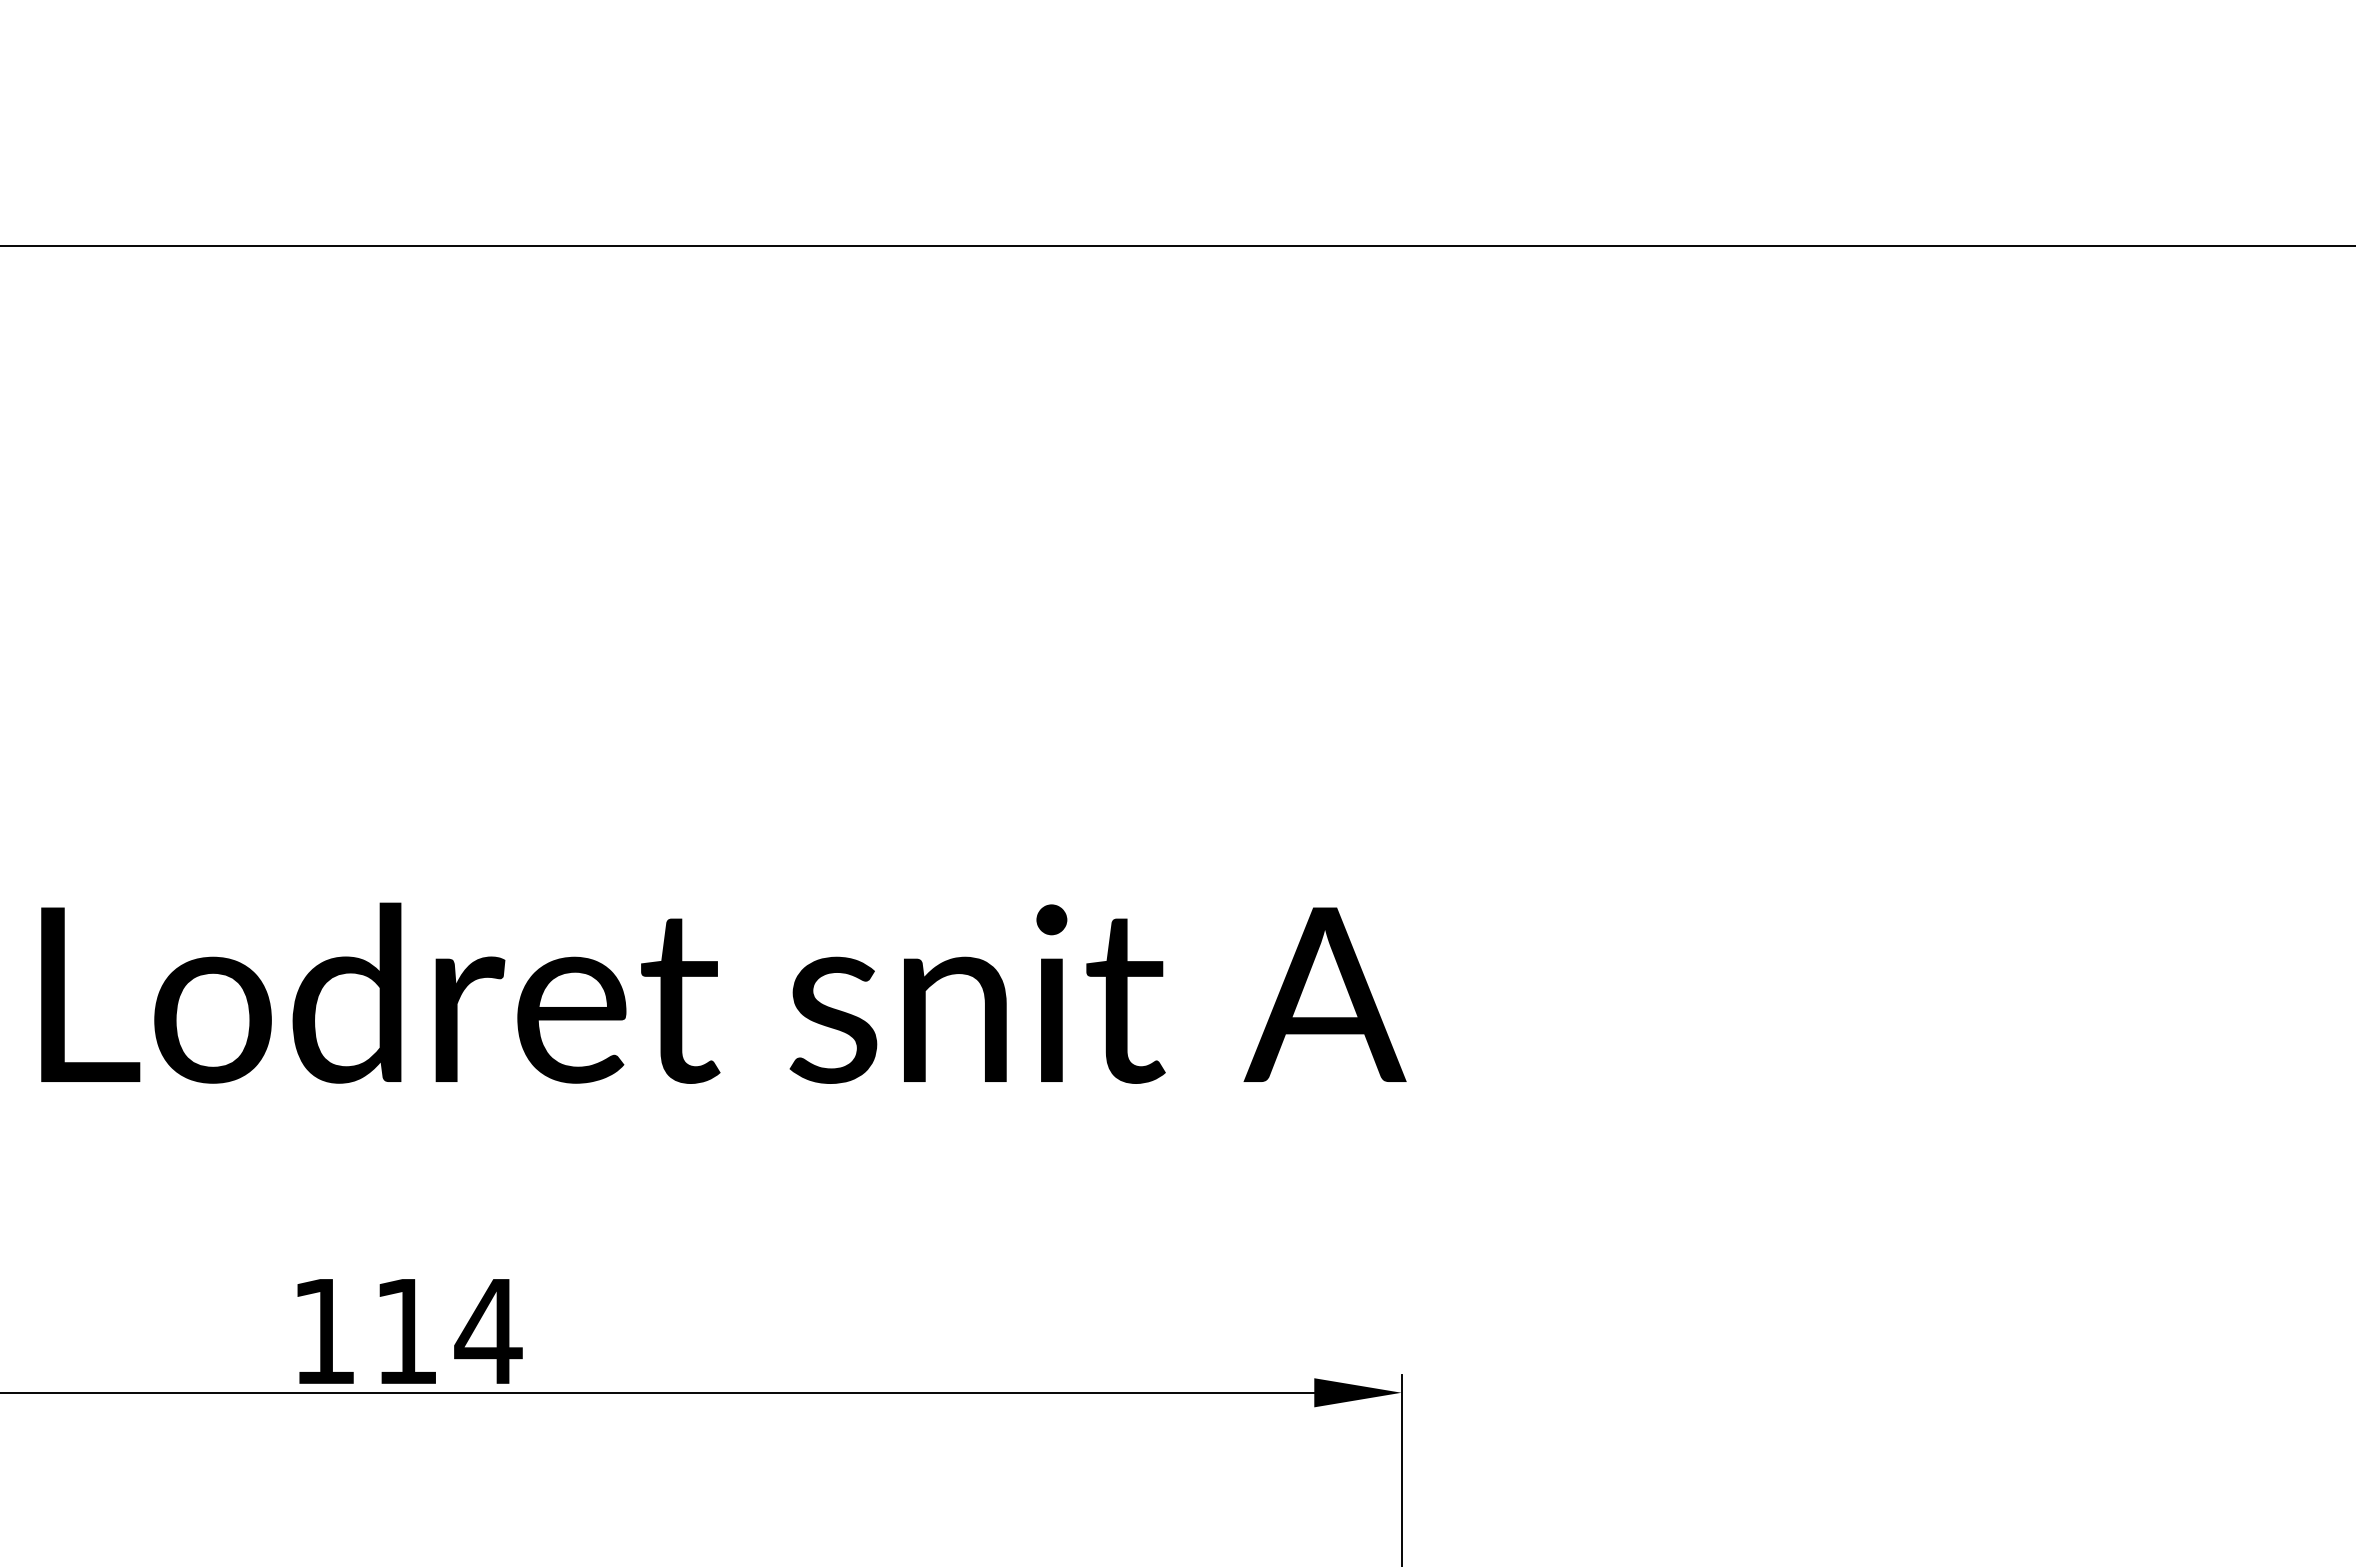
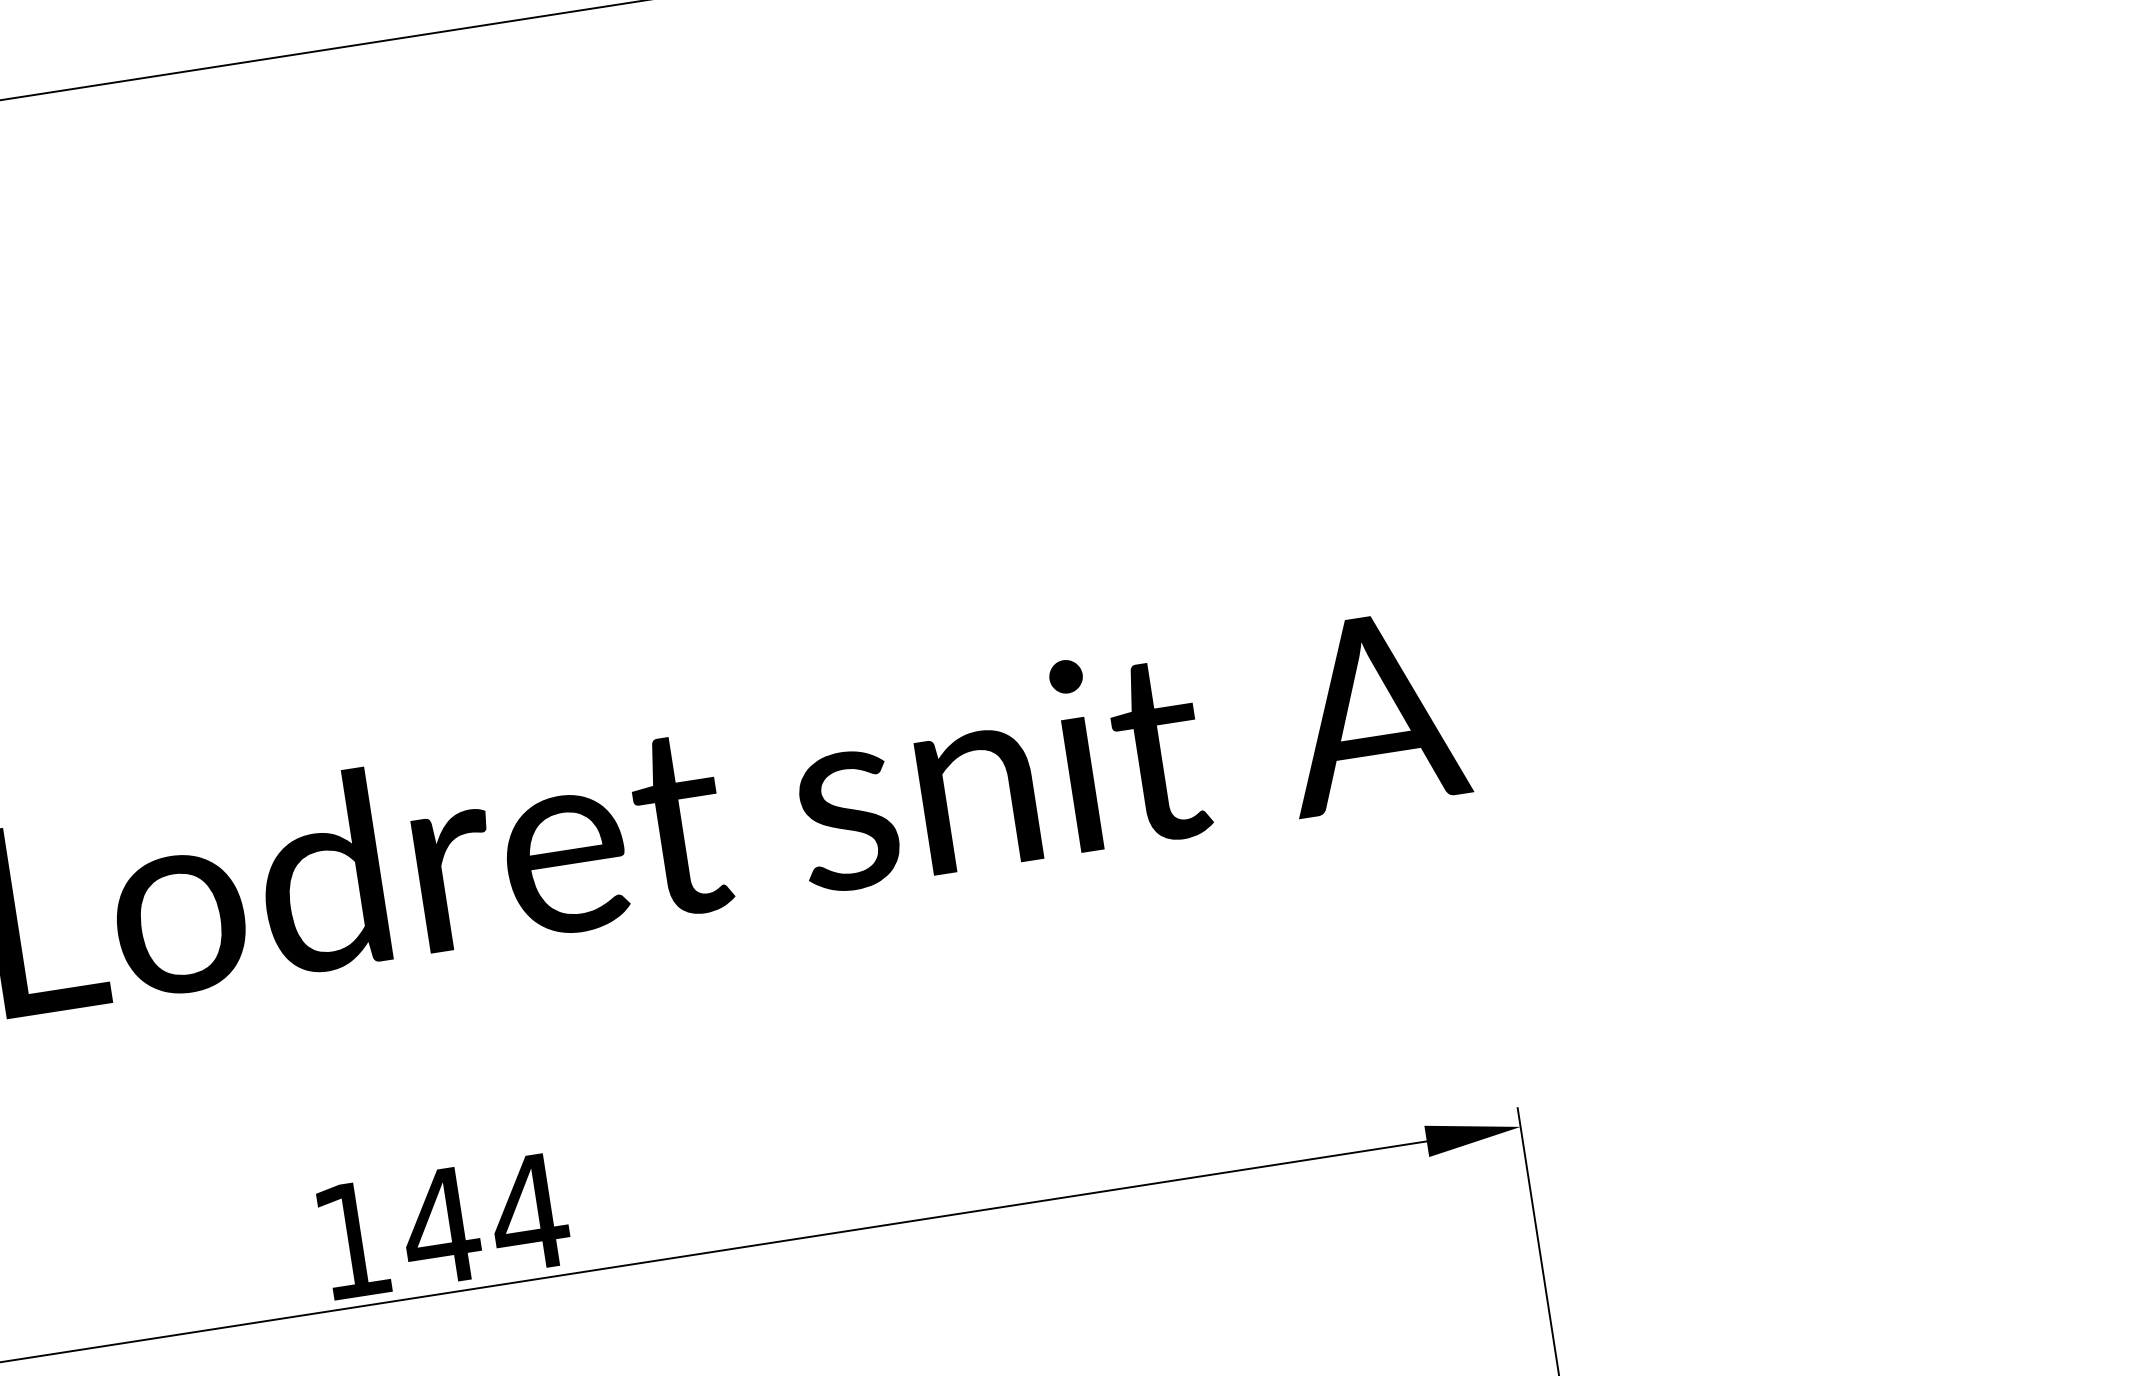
text: (406, 1331) -> (440, 1226), 114 -> 144

